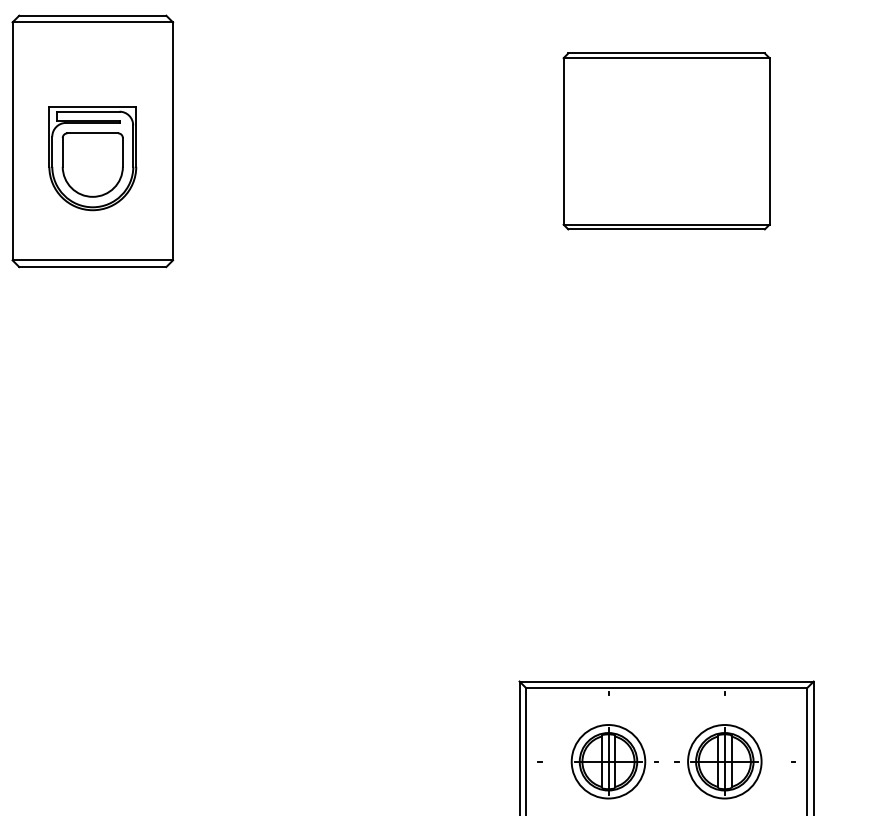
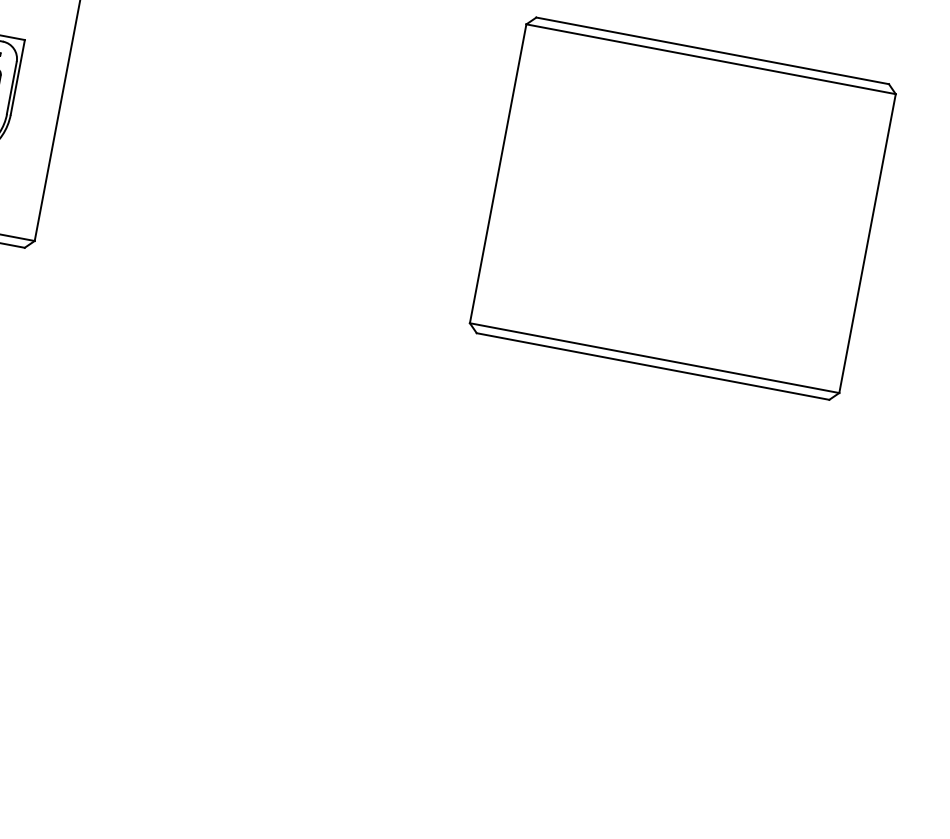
part: (666, 141) -> (682, 208), size x1.43

